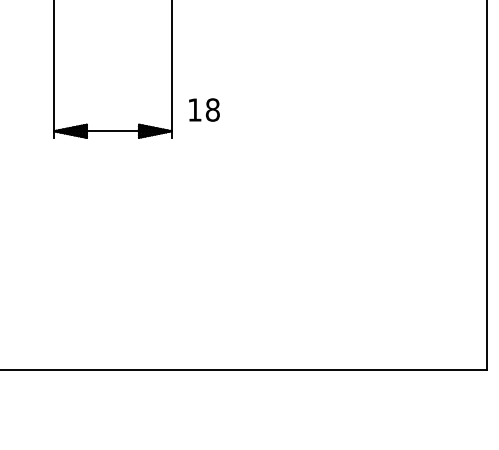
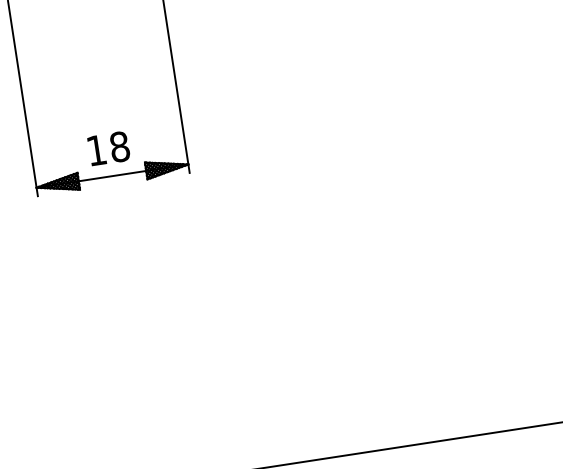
text: (204, 109) -> (108, 147), moved

